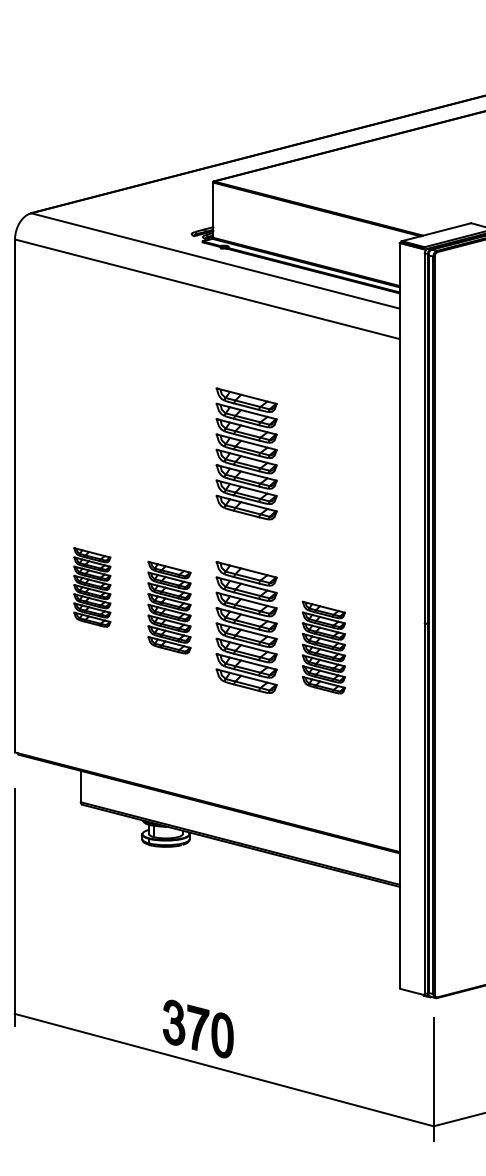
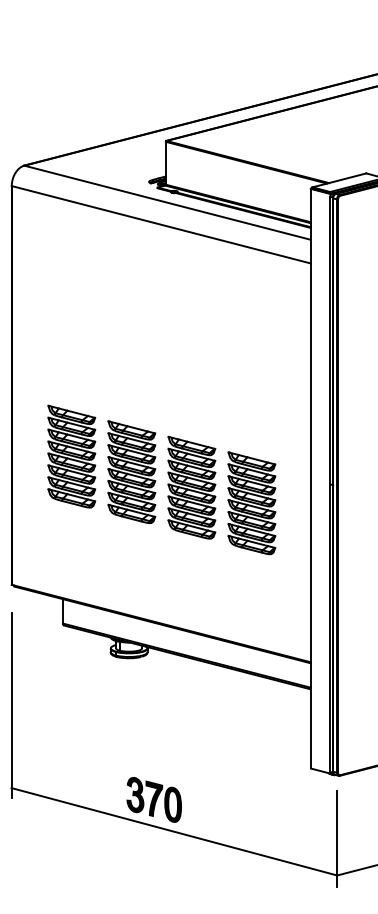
part: (246, 453) -> (191, 352), removed
part: (91, 587) -> (71, 456), size x1.67
part: (169, 607) -> (131, 472), size x1.43
part: (323, 647) -> (251, 503), size x1.43

